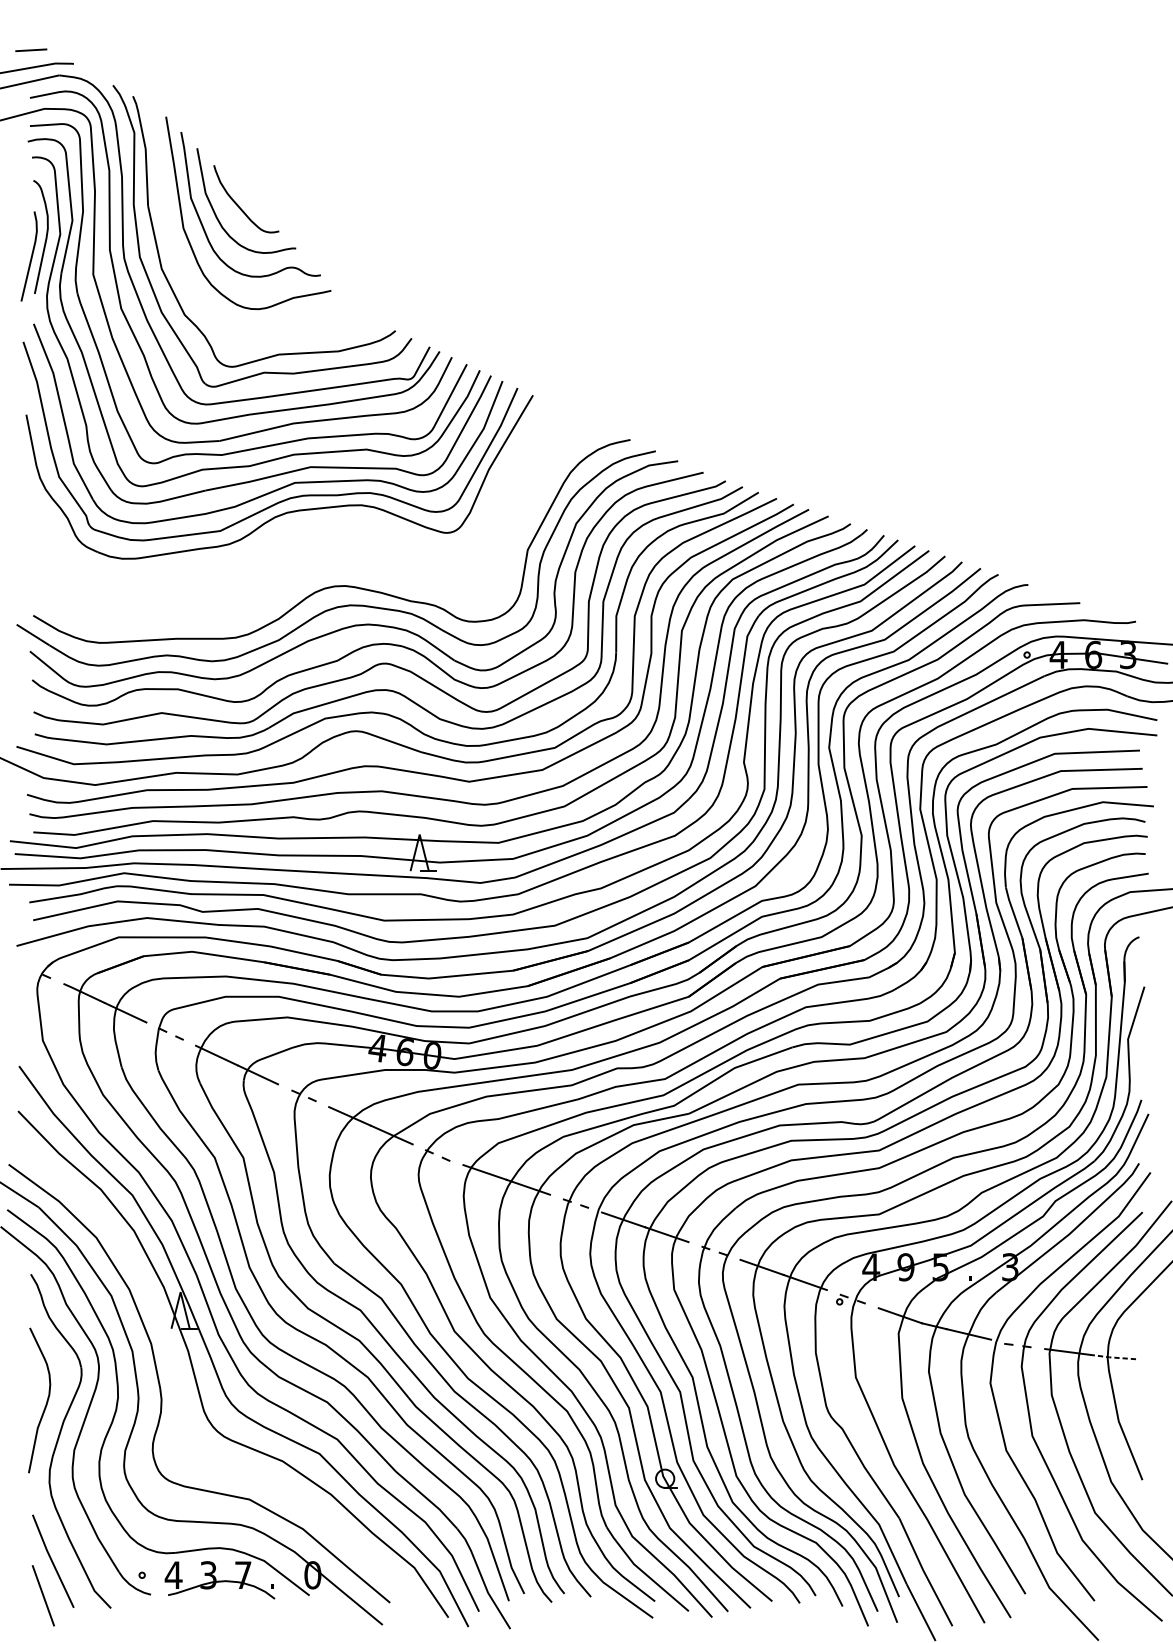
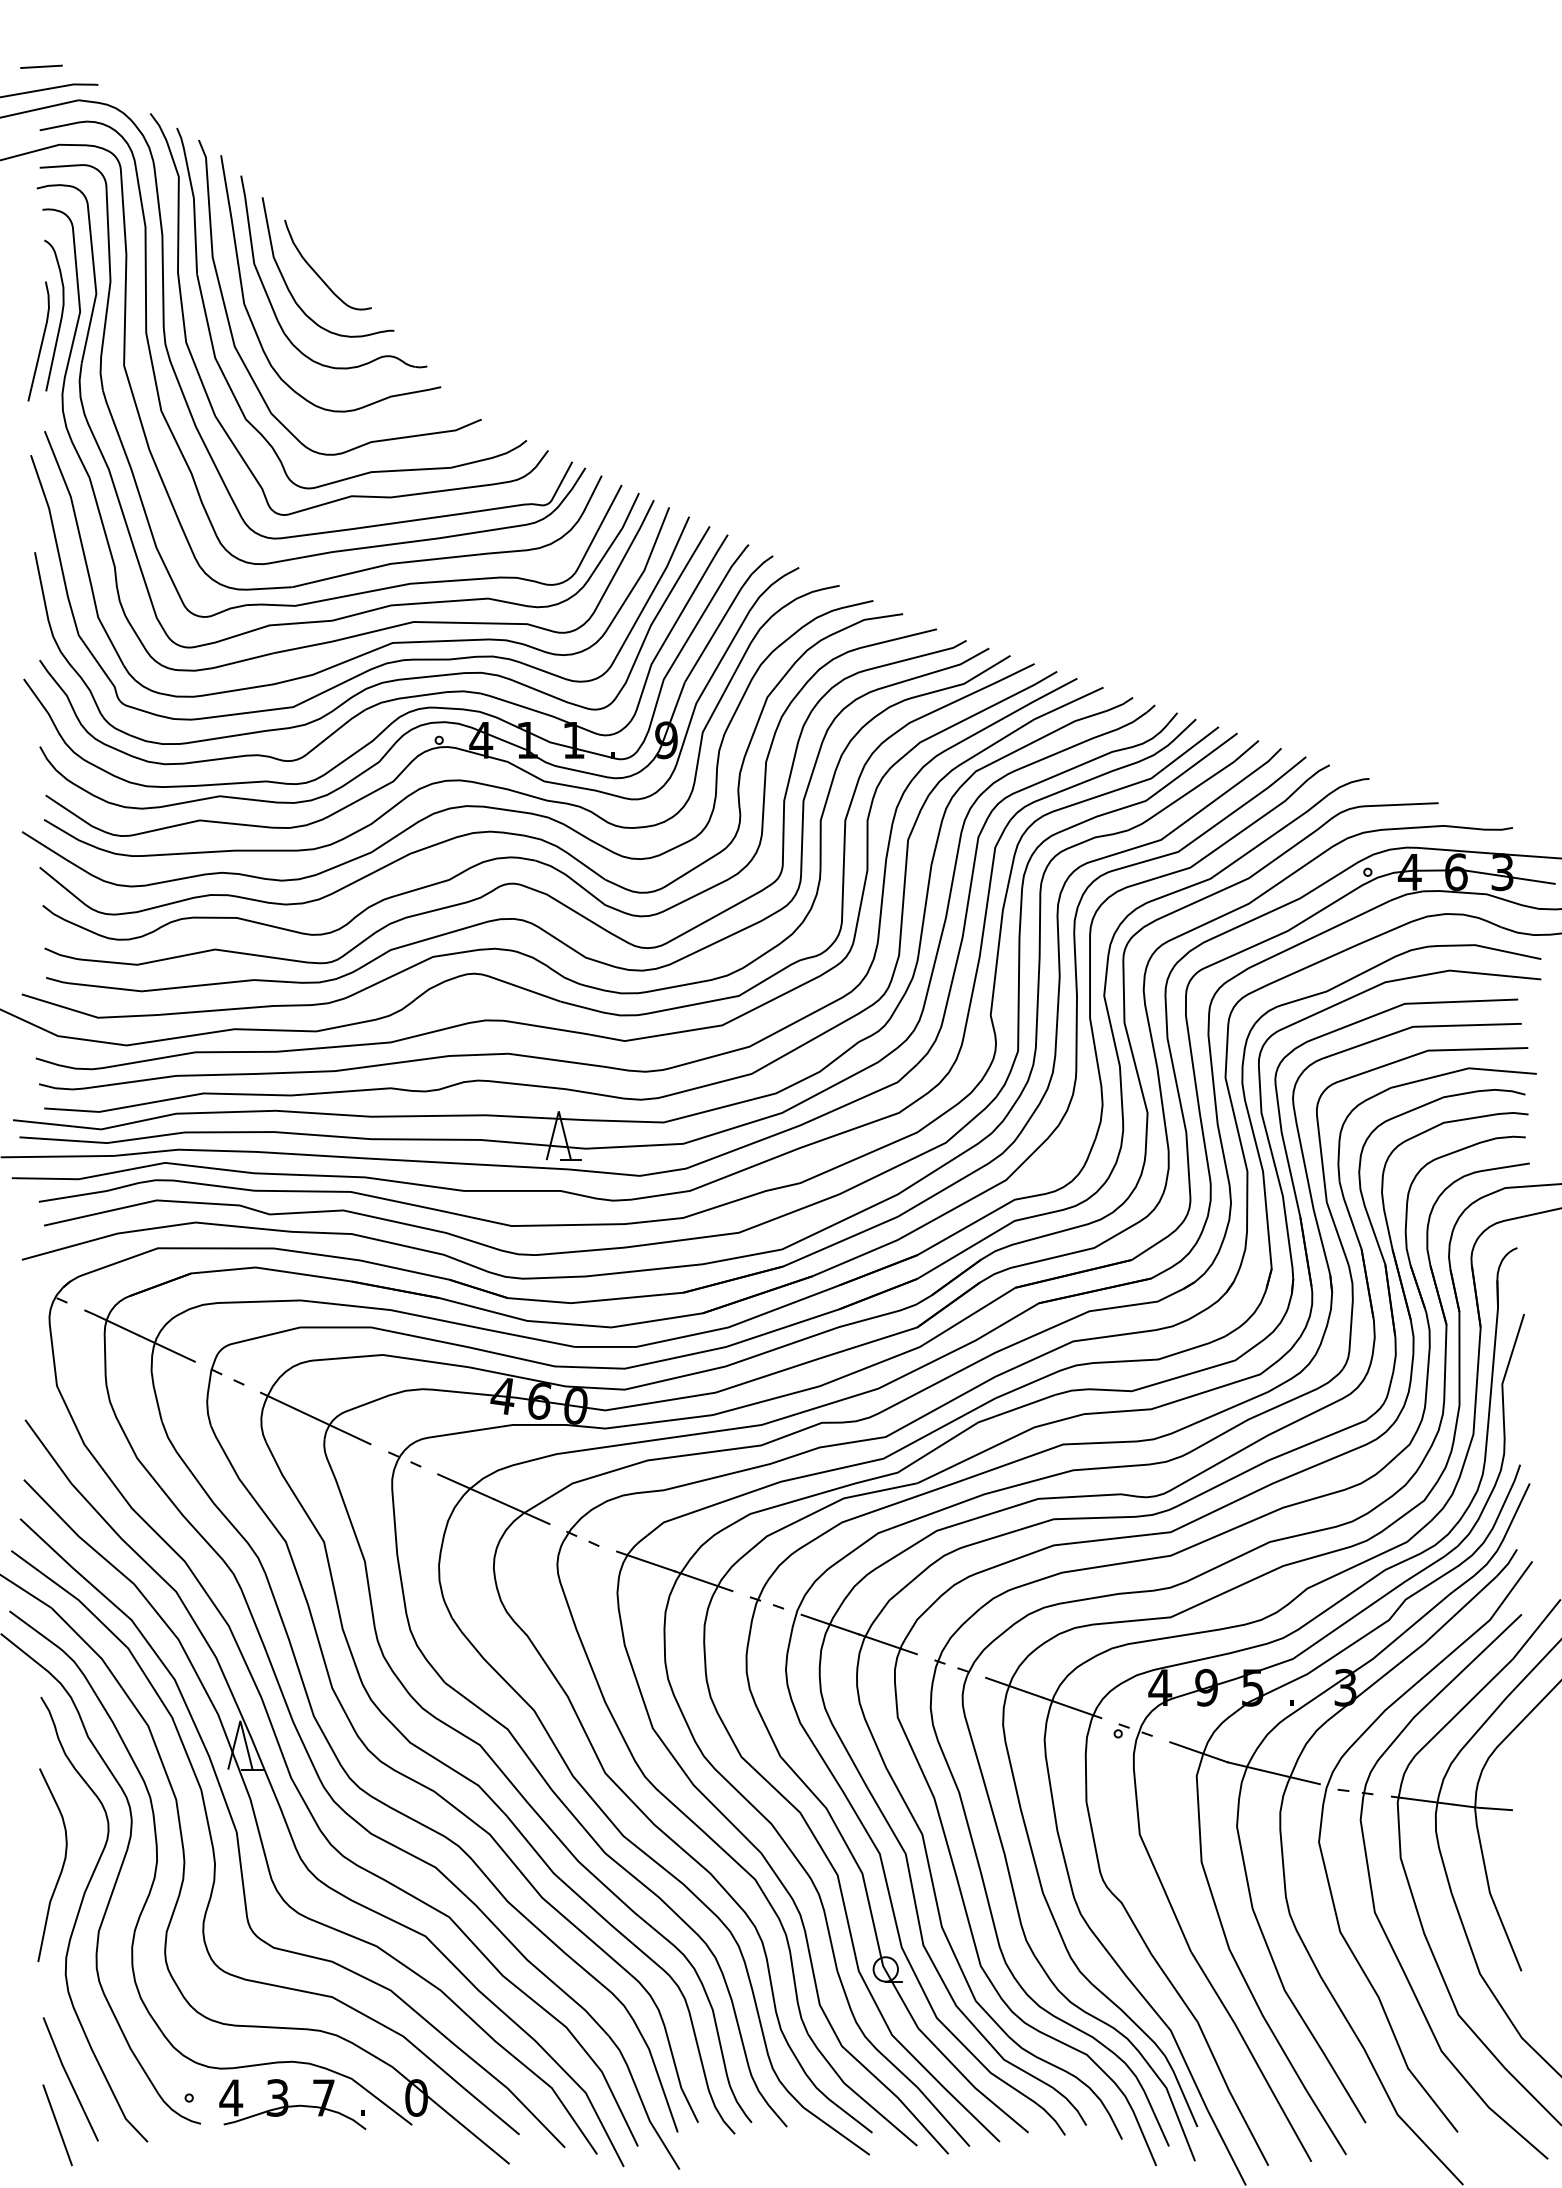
part: (173, 243) -> (230, 324), added
part: (309, 522) -> (412, 695), added
line: (1112, 1357) -> (1481, 1807), dashed -> solid
curve: (179, 1378) -> (238, 1835), added

